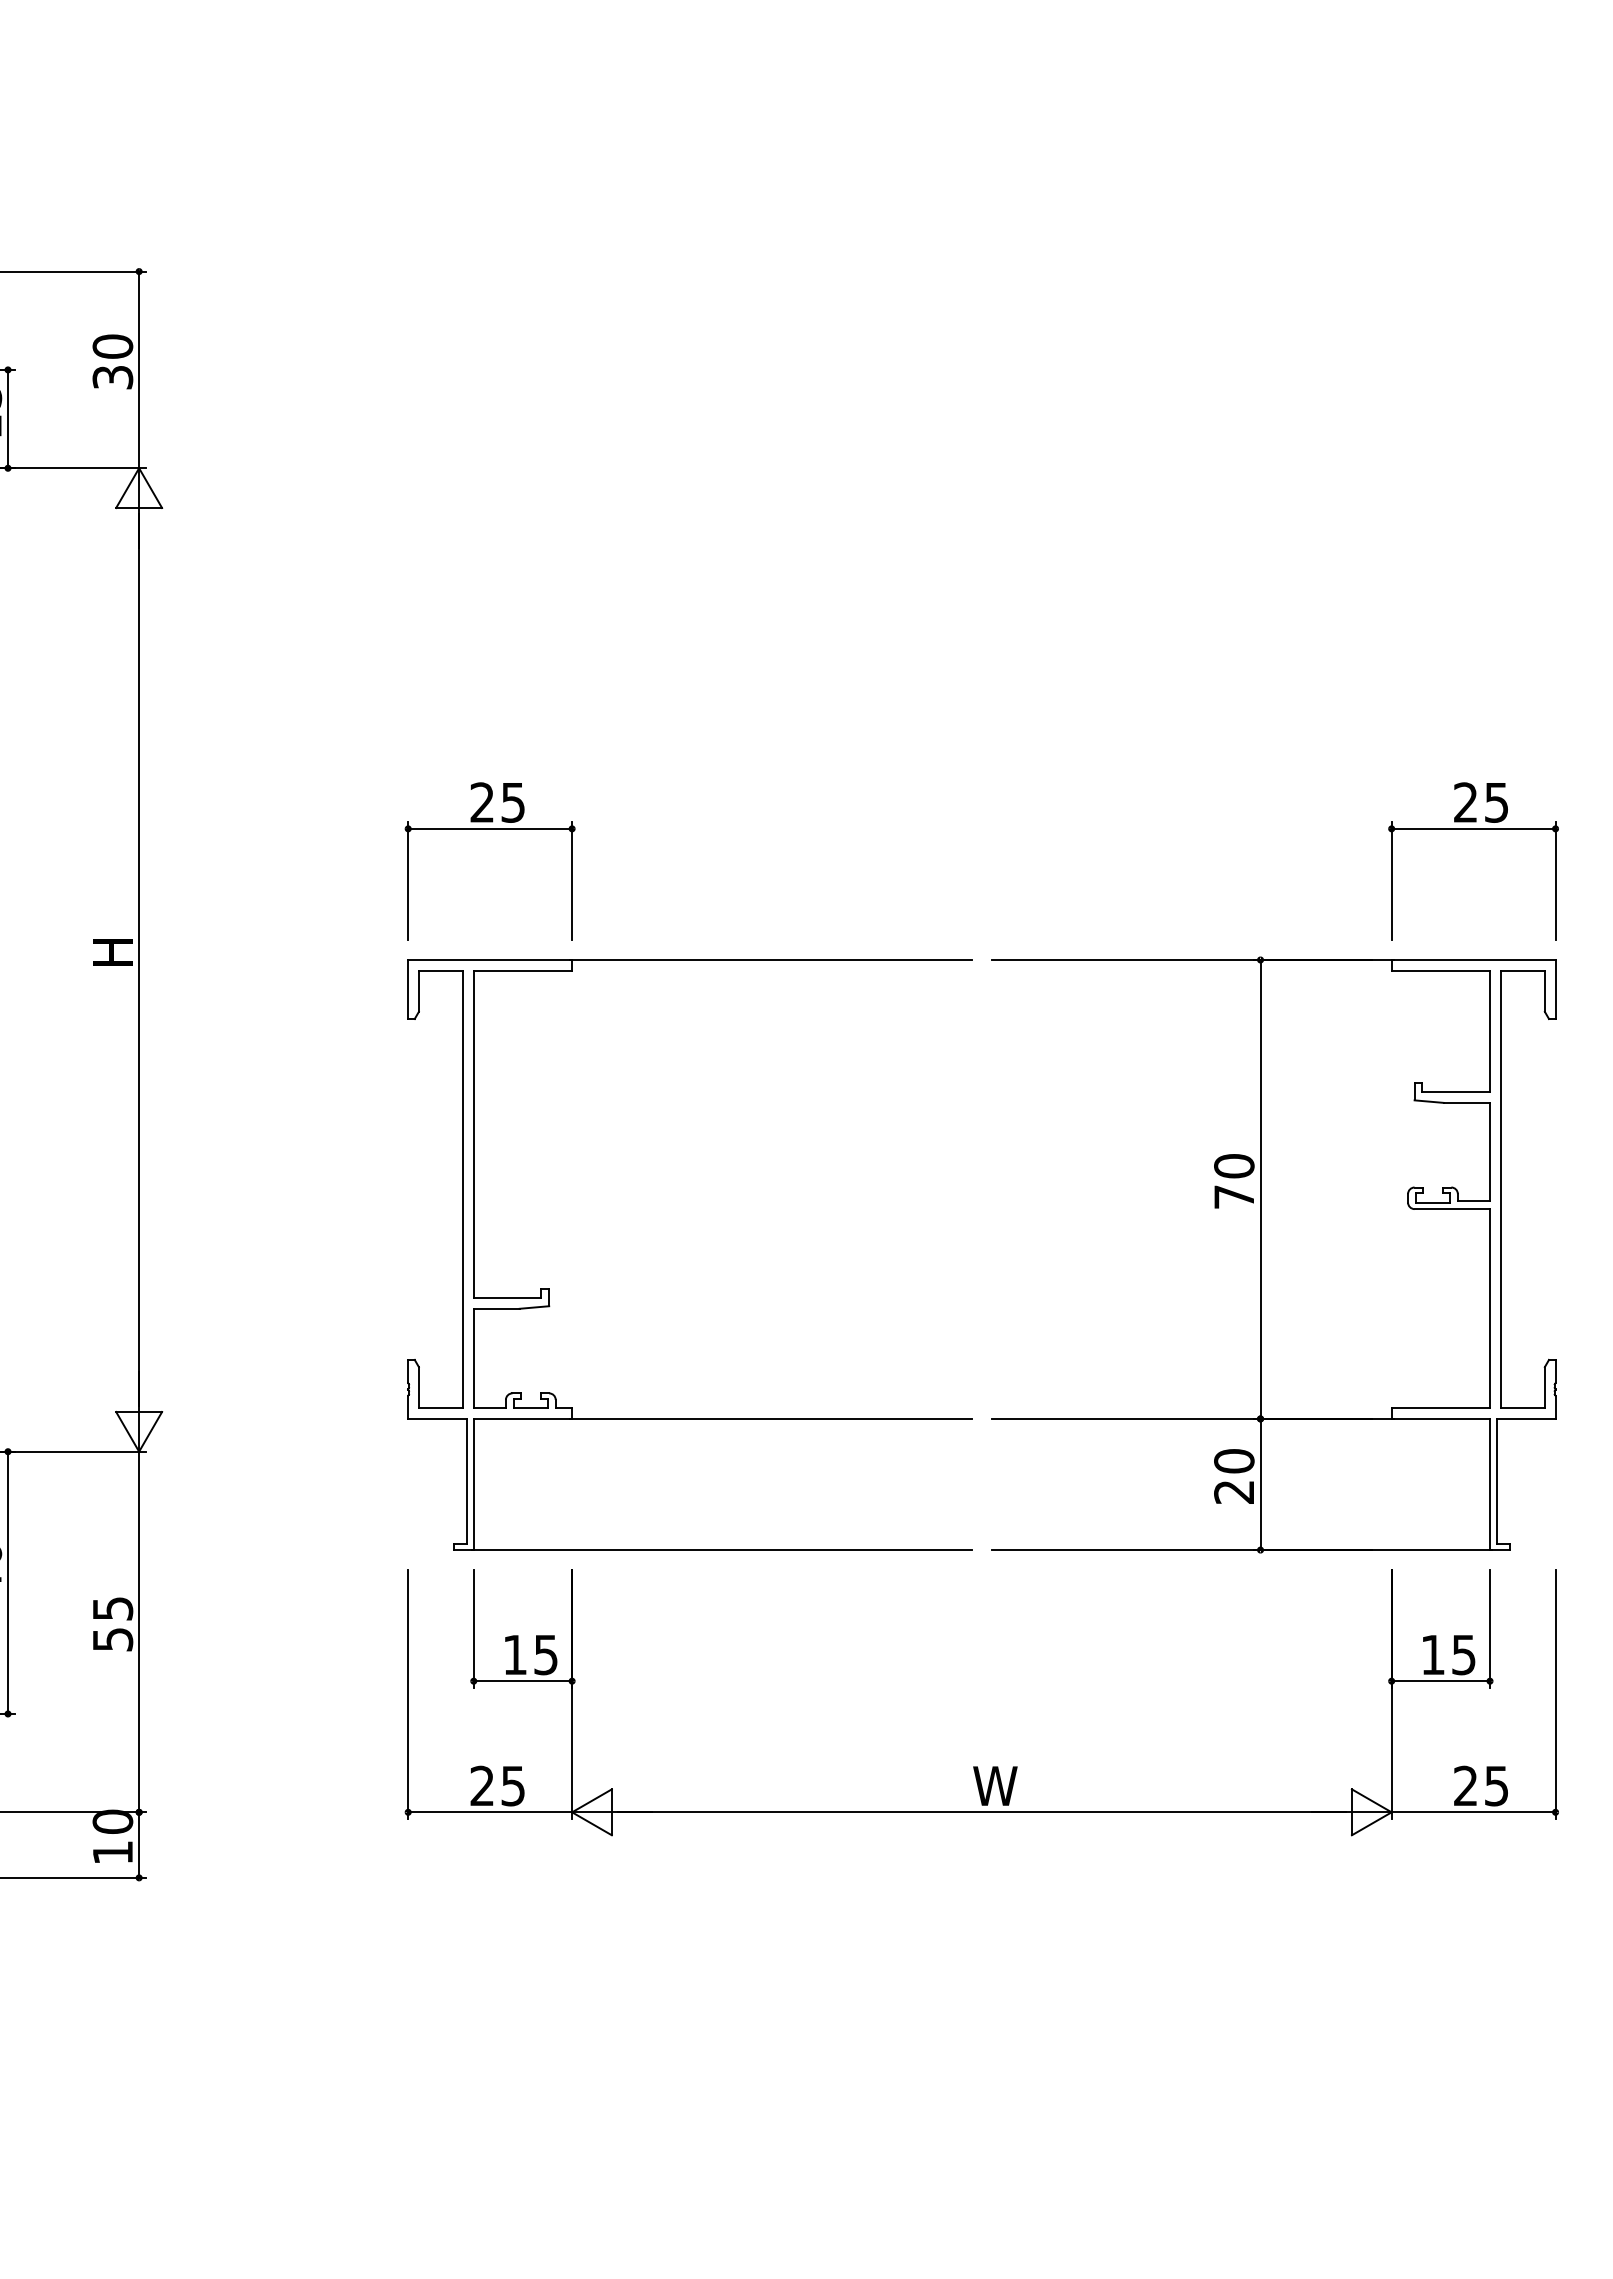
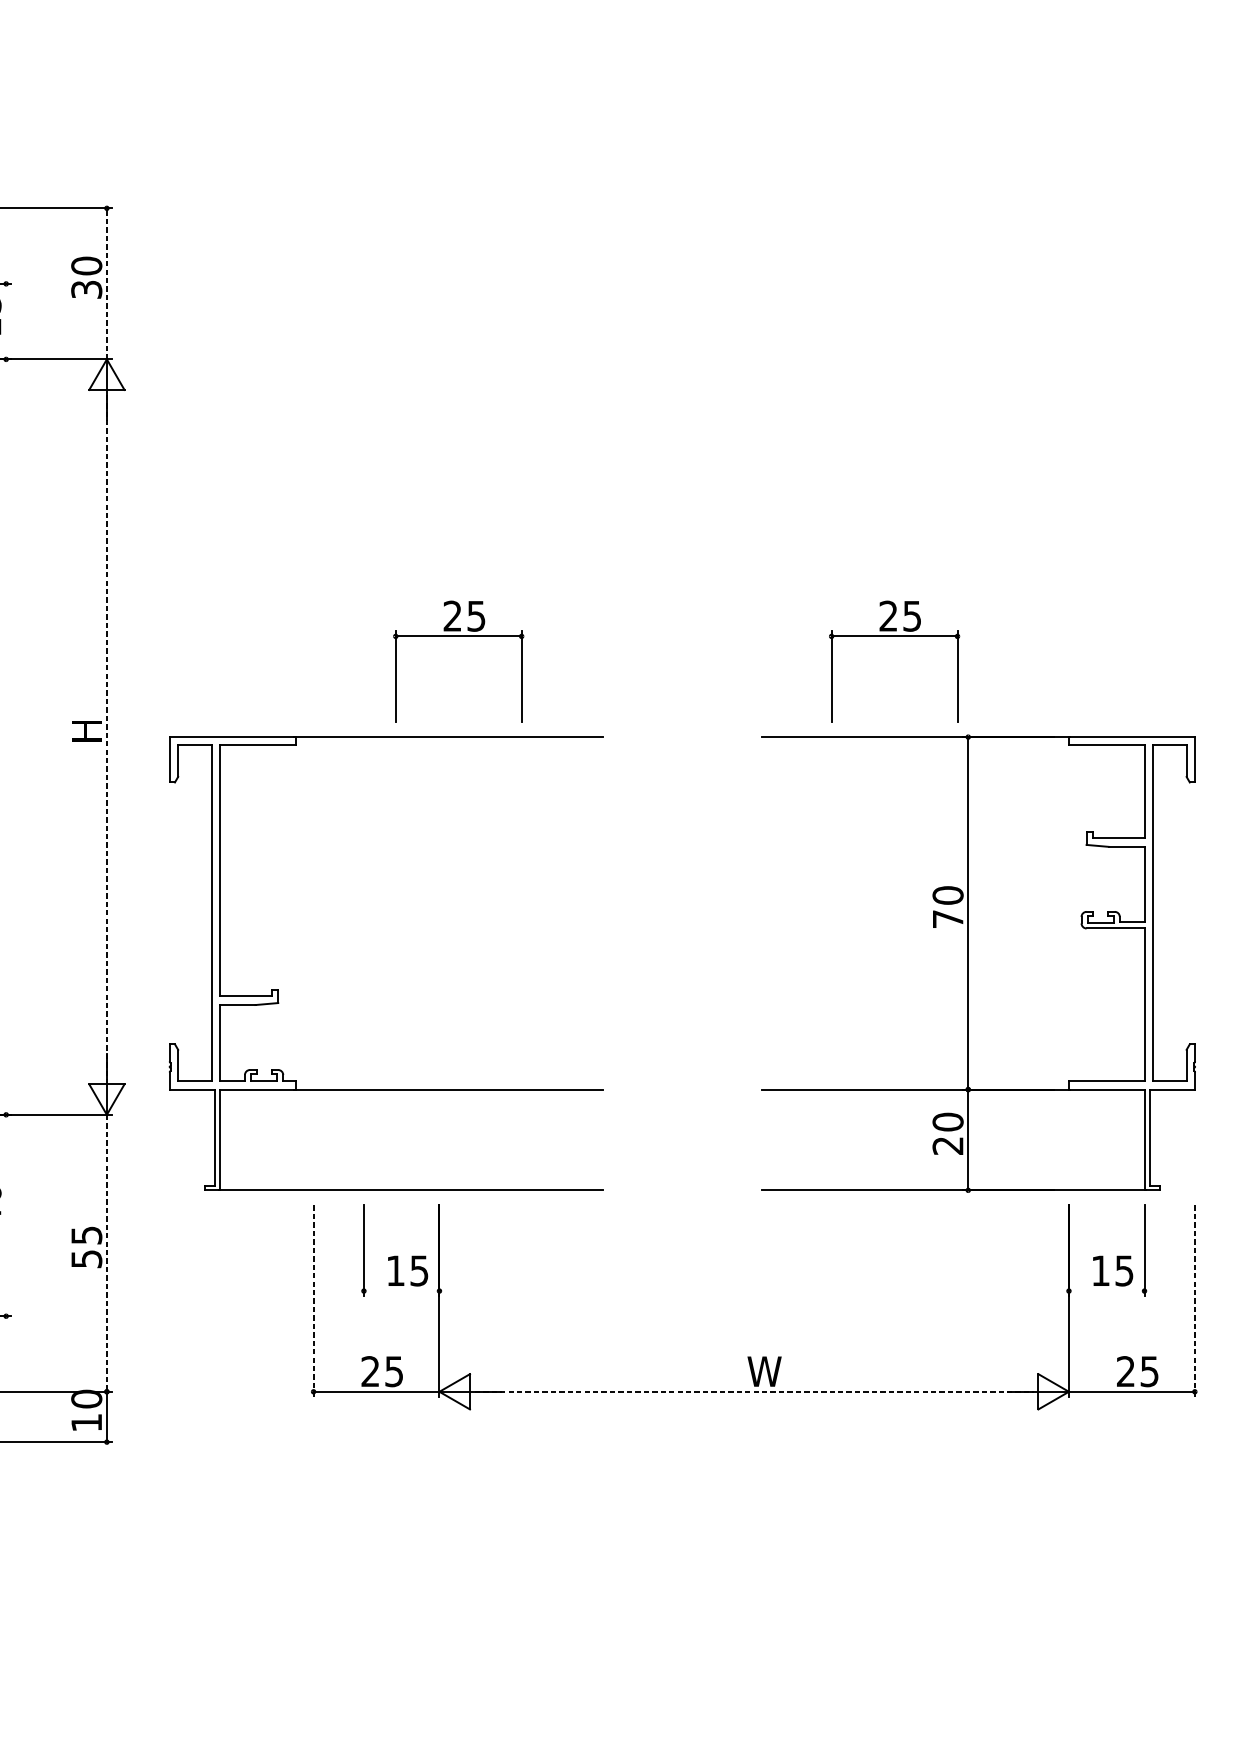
line: (139, 369) -> (107, 283), solid -> dashed
line: (8, 418) -> (6, 321), removed
part: (489, 829) -> (458, 636), moved
part: (1473, 829) -> (894, 636), moved
line: (139, 960) -> (107, 737), solid -> dashed
part: (549, 1288) -> (278, 989), moved
line: (8, 1582) -> (6, 1215), removed
line: (139, 1632) -> (107, 1253), solid -> dashed
line: (522, 1681) -> (401, 1291), removed
line: (1440, 1681) -> (1106, 1291), removed
line: (408, 1694) -> (313, 1301), solid -> dashed
line: (1555, 1694) -> (1194, 1301), solid -> dashed
line: (981, 1812) -> (753, 1391), solid -> dashed

